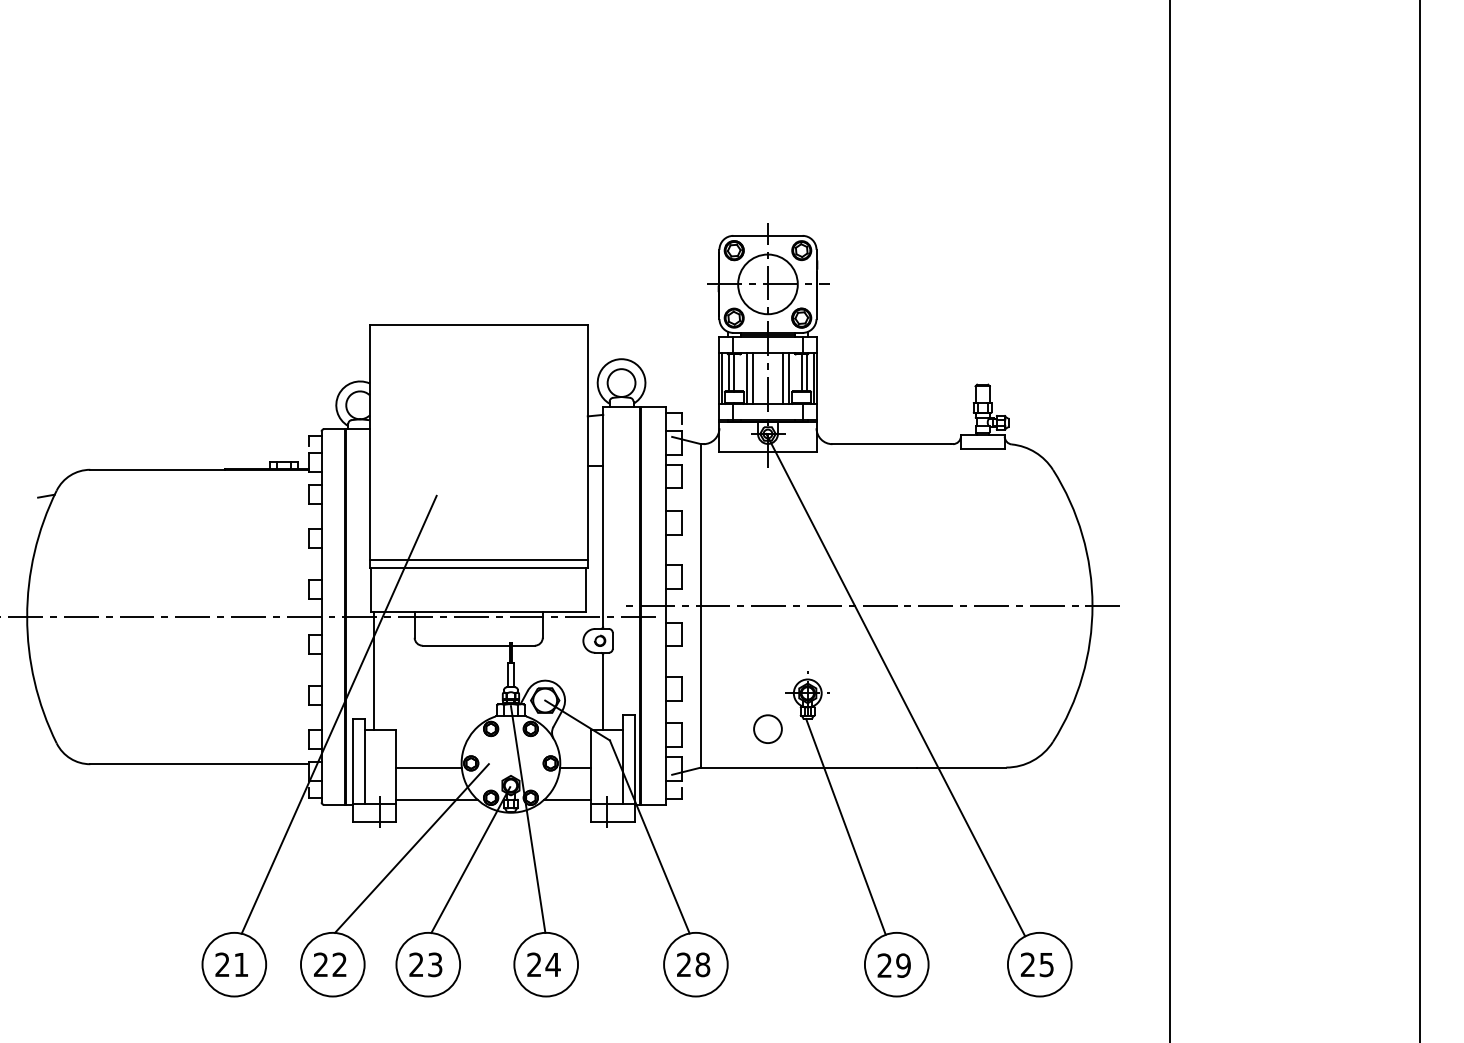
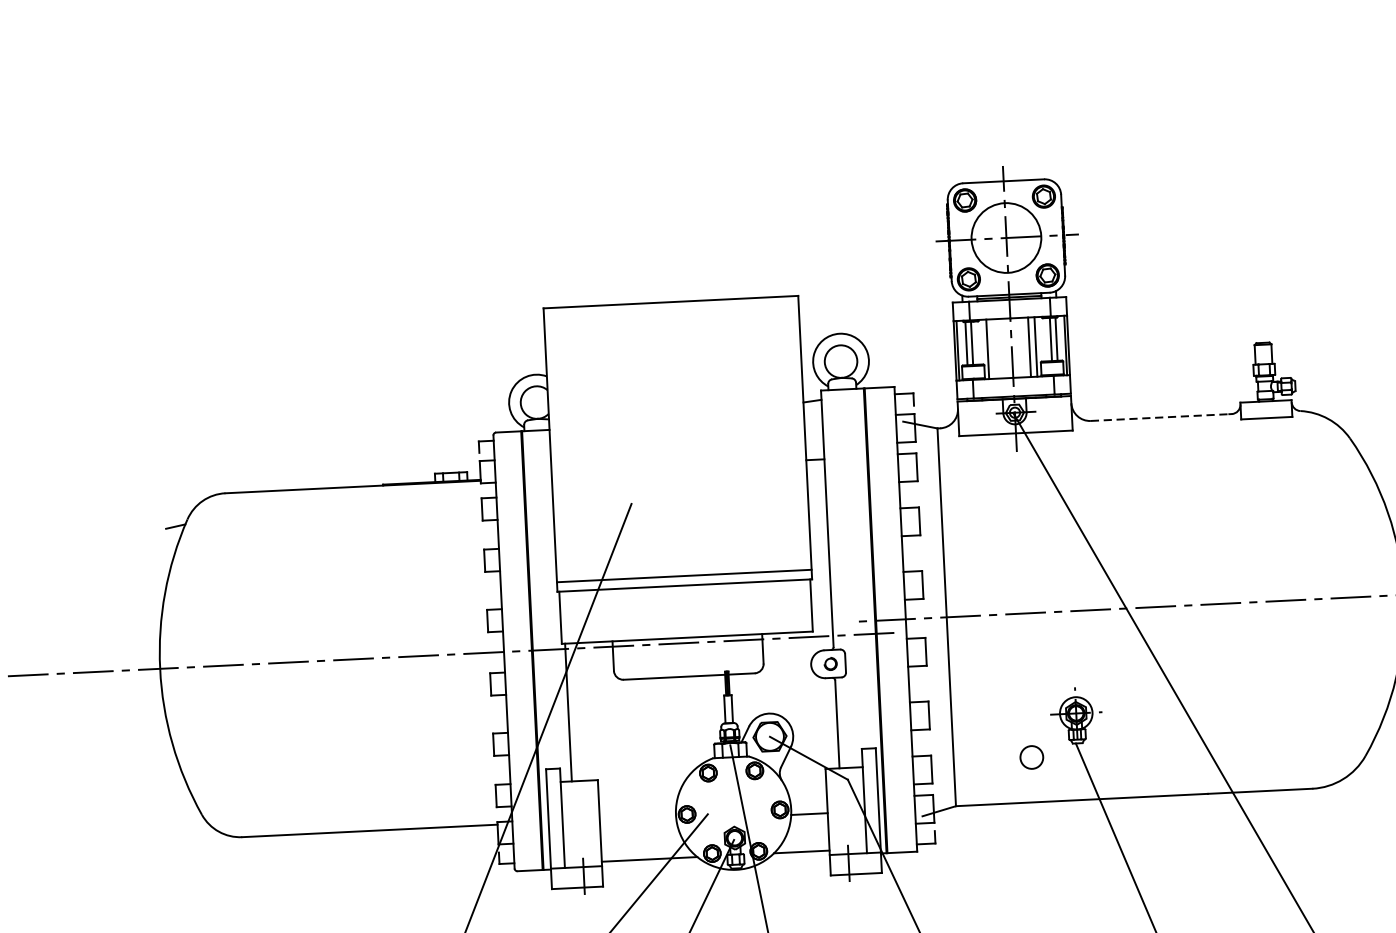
line: (752, 378) -> (993, 348), removed
line: (892, 444) -> (1161, 417), solid -> dashed
circle: (767, 728) -> (1031, 756), size x0.7
line: (428, 768) -> (637, 822), removed

